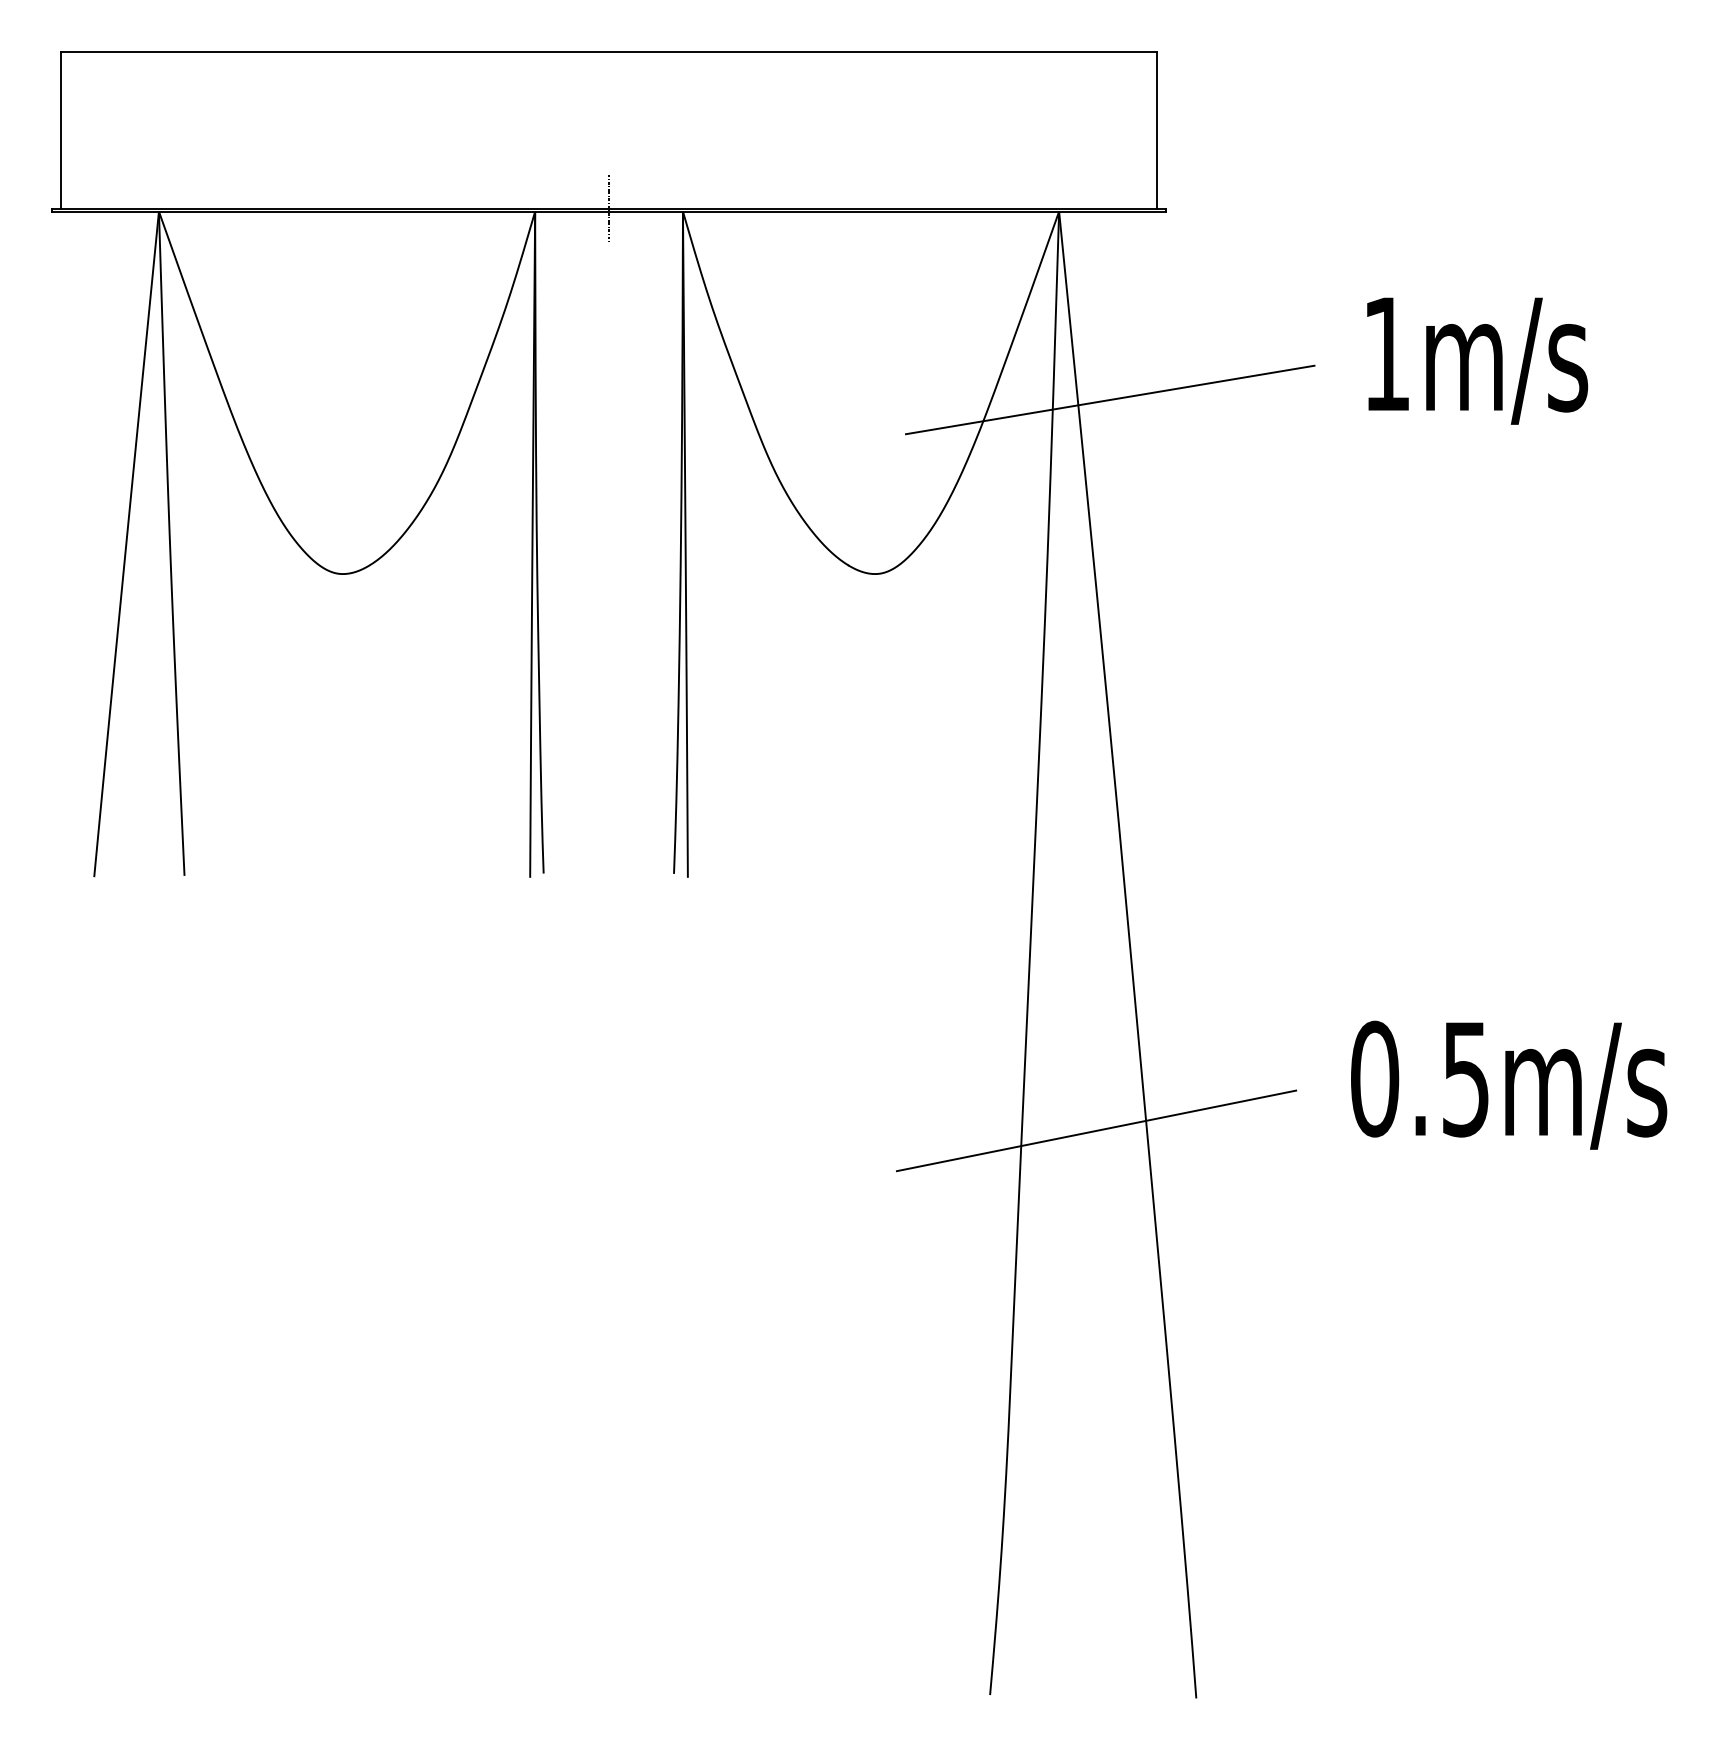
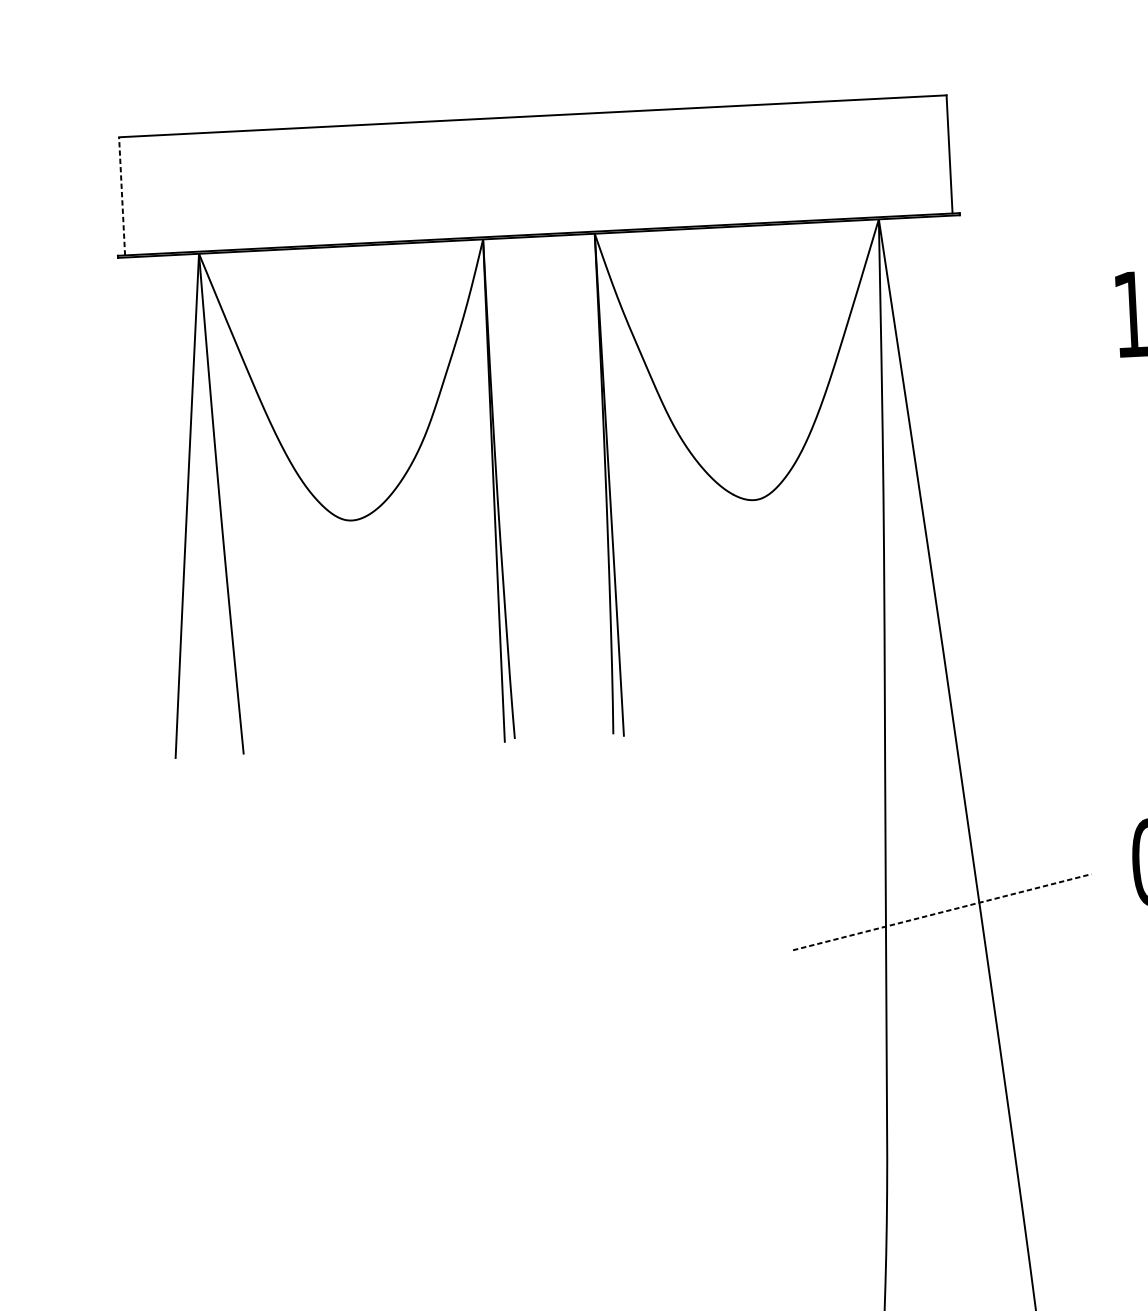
line: (61, 130) -> (122, 196), solid -> dashed
line: (609, 208) -> (539, 234), removed
line: (1109, 399) -> (924, 359), removed
line: (1096, 1130) -> (942, 911), solid -> dashed

